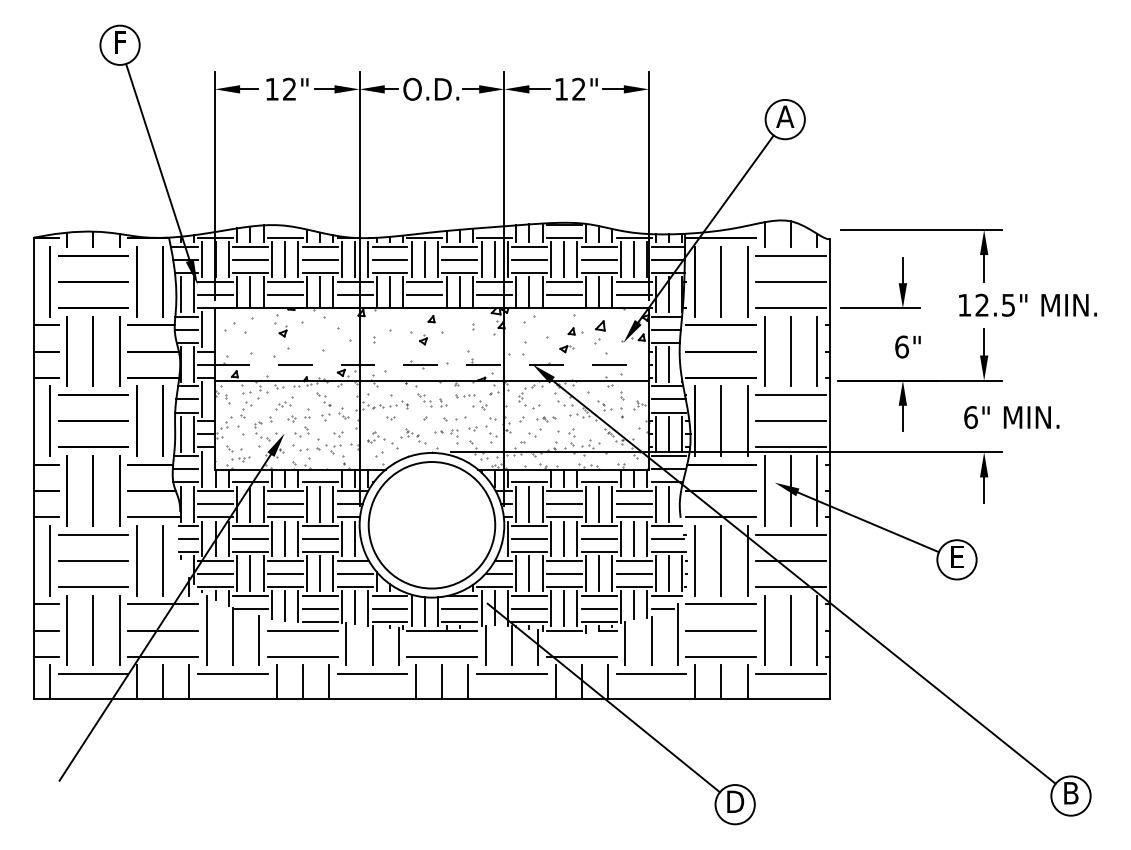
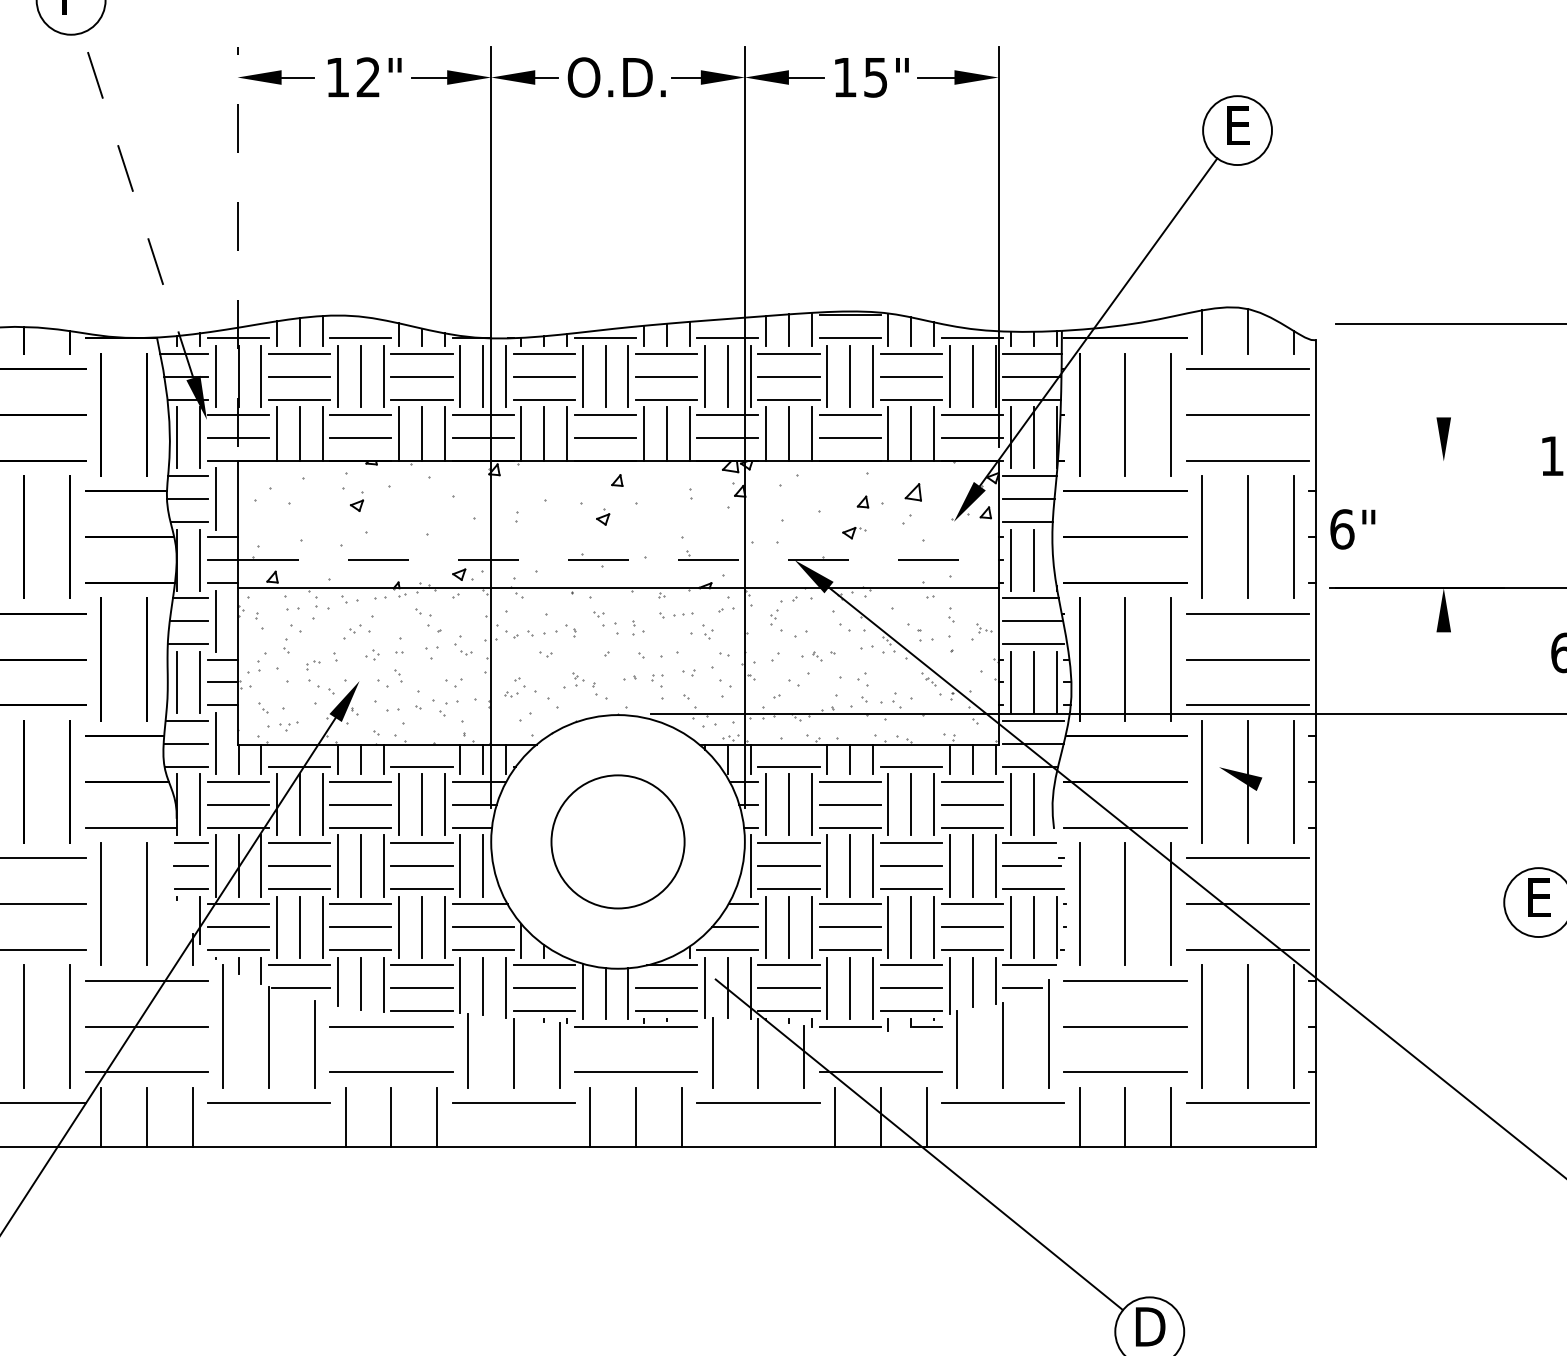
text: (578, 88) -> (874, 76), 12" -> 15"
text: (785, 116) -> (1237, 125), A -> E
line: (157, 161) -> (136, 204), solid -> dashed
line: (214, 185) -> (236, 246), solid -> dashed
line: (902, 270) -> (1443, 395), removed
line: (880, 308) -> (1404, 461), removed
text: (907, 346) -> (1351, 528), moved
line: (902, 417) -> (1443, 652), removed
line: (867, 522) -> (1381, 837), removed
circle: (431, 525) -> (617, 842), size x0.6

